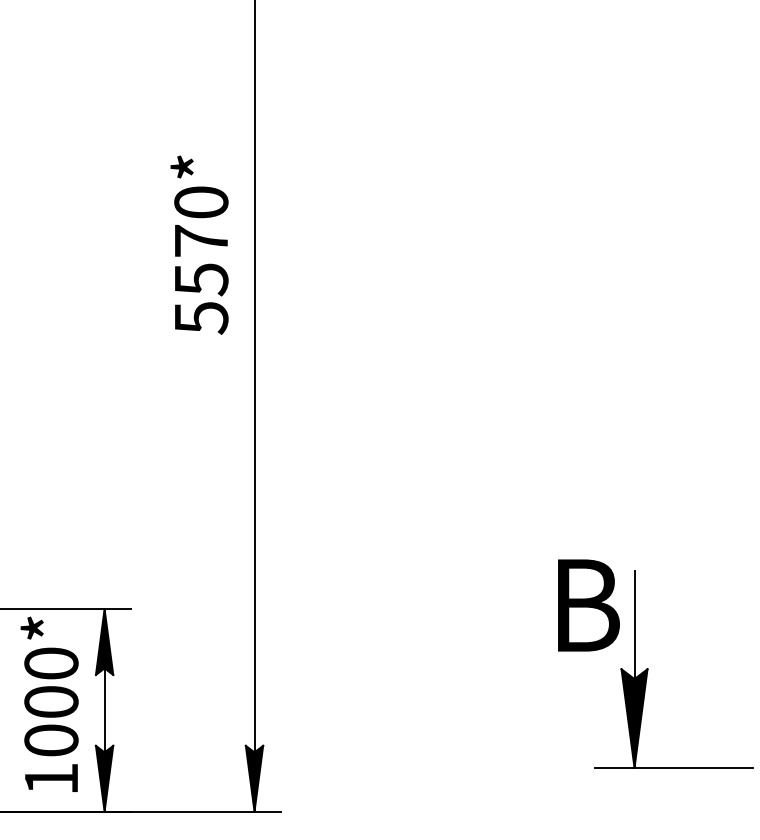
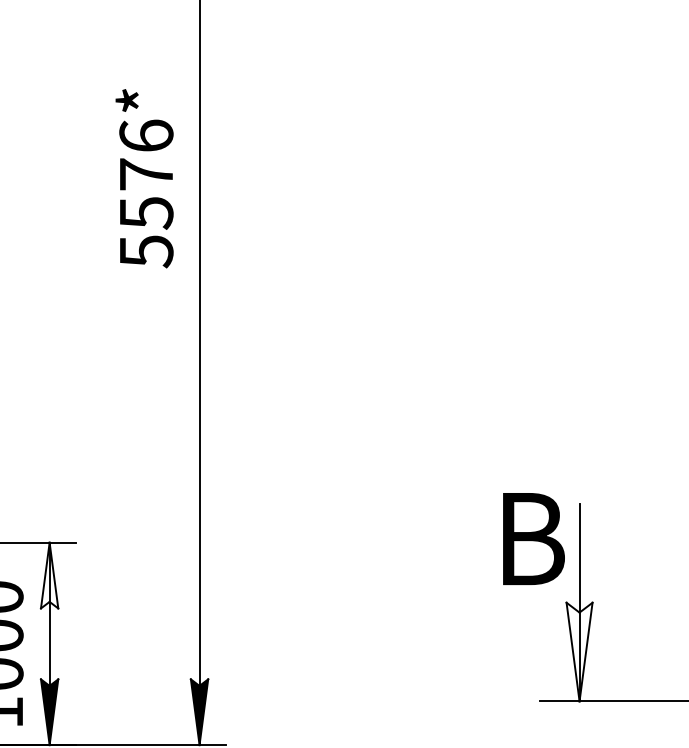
text: (201, 202) -> (146, 136), 5570* -> 5576*
fill: (104, 641) -> (49, 575), removed
fill: (634, 718) -> (579, 652), removed

